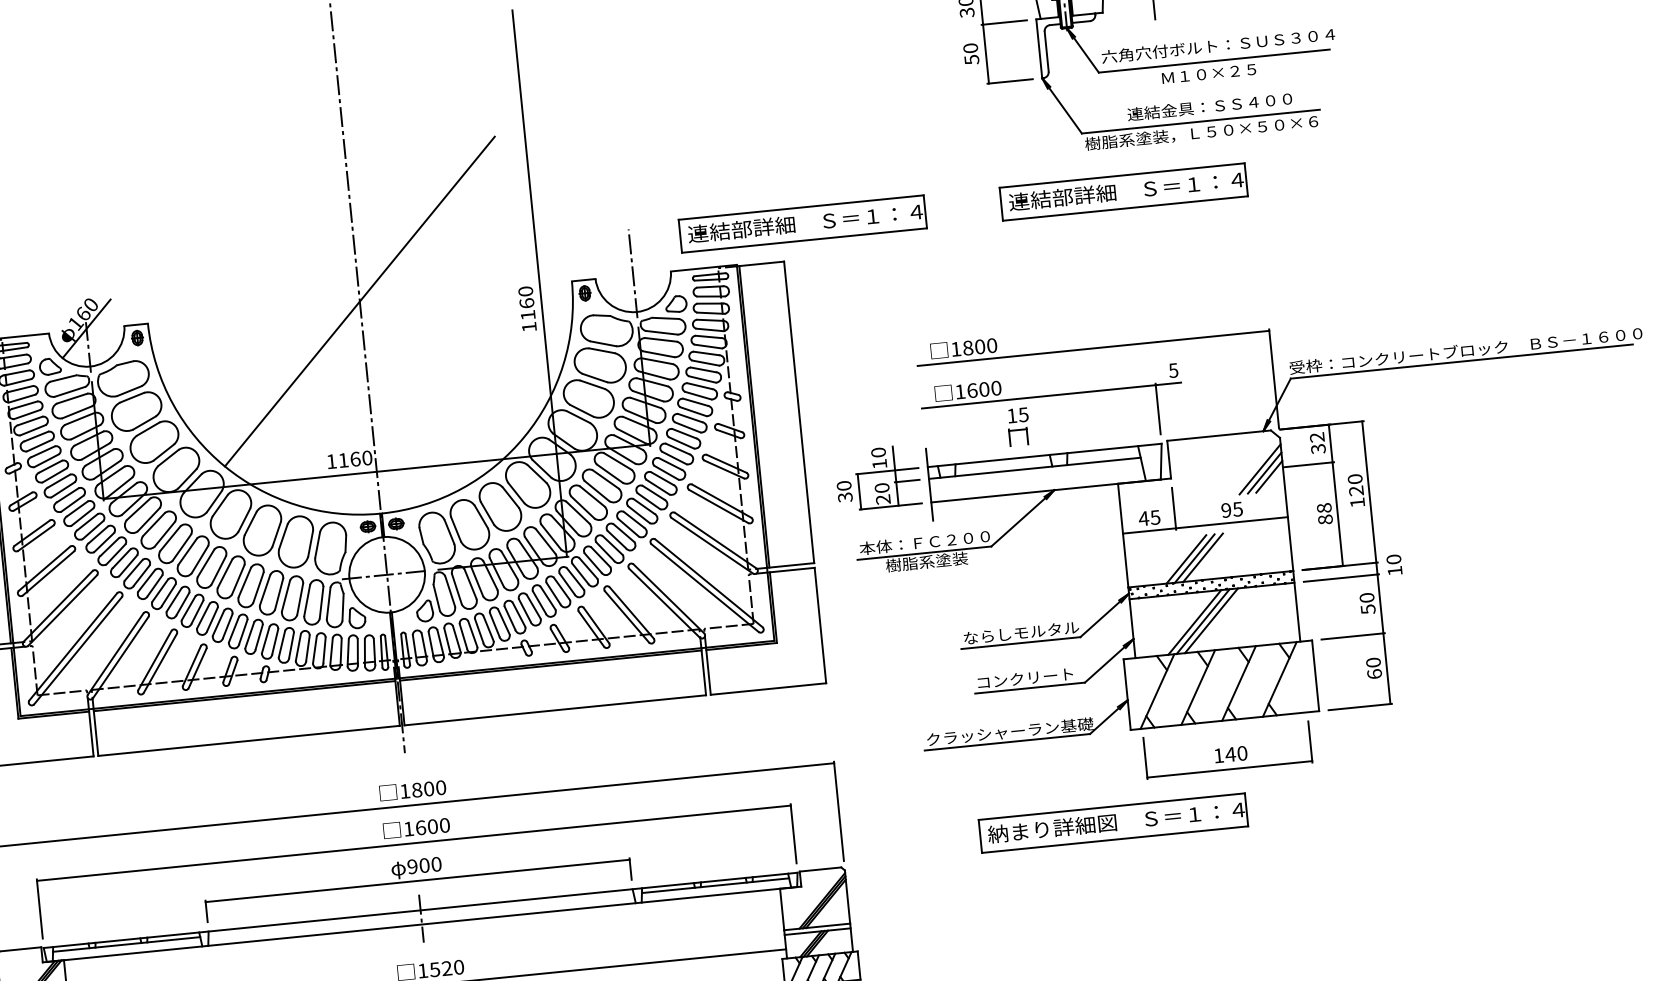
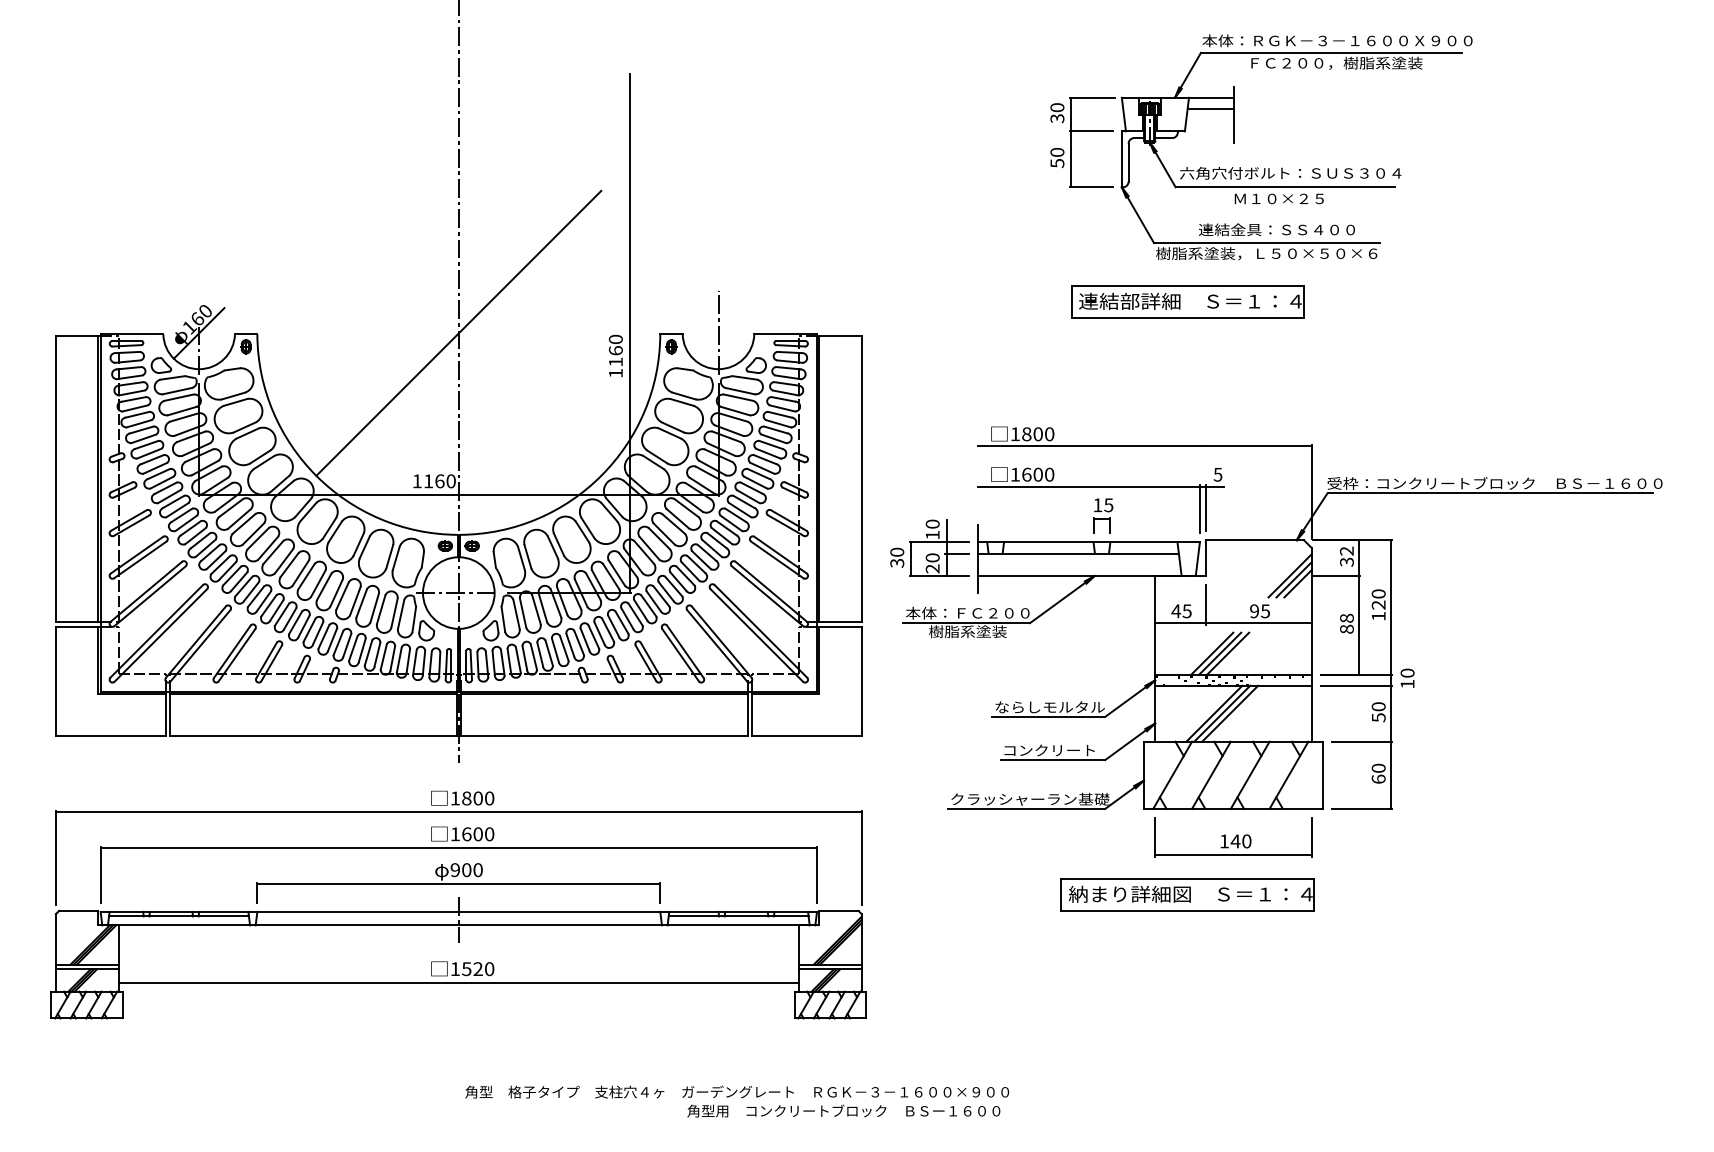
part: (802, 223) -> (882, 301), removed
line: (1163, 407) -> (1205, 508), added
part: (1019, 426) -> (1103, 515), moved
part: (1112, 822) -> (1187, 894), moved

